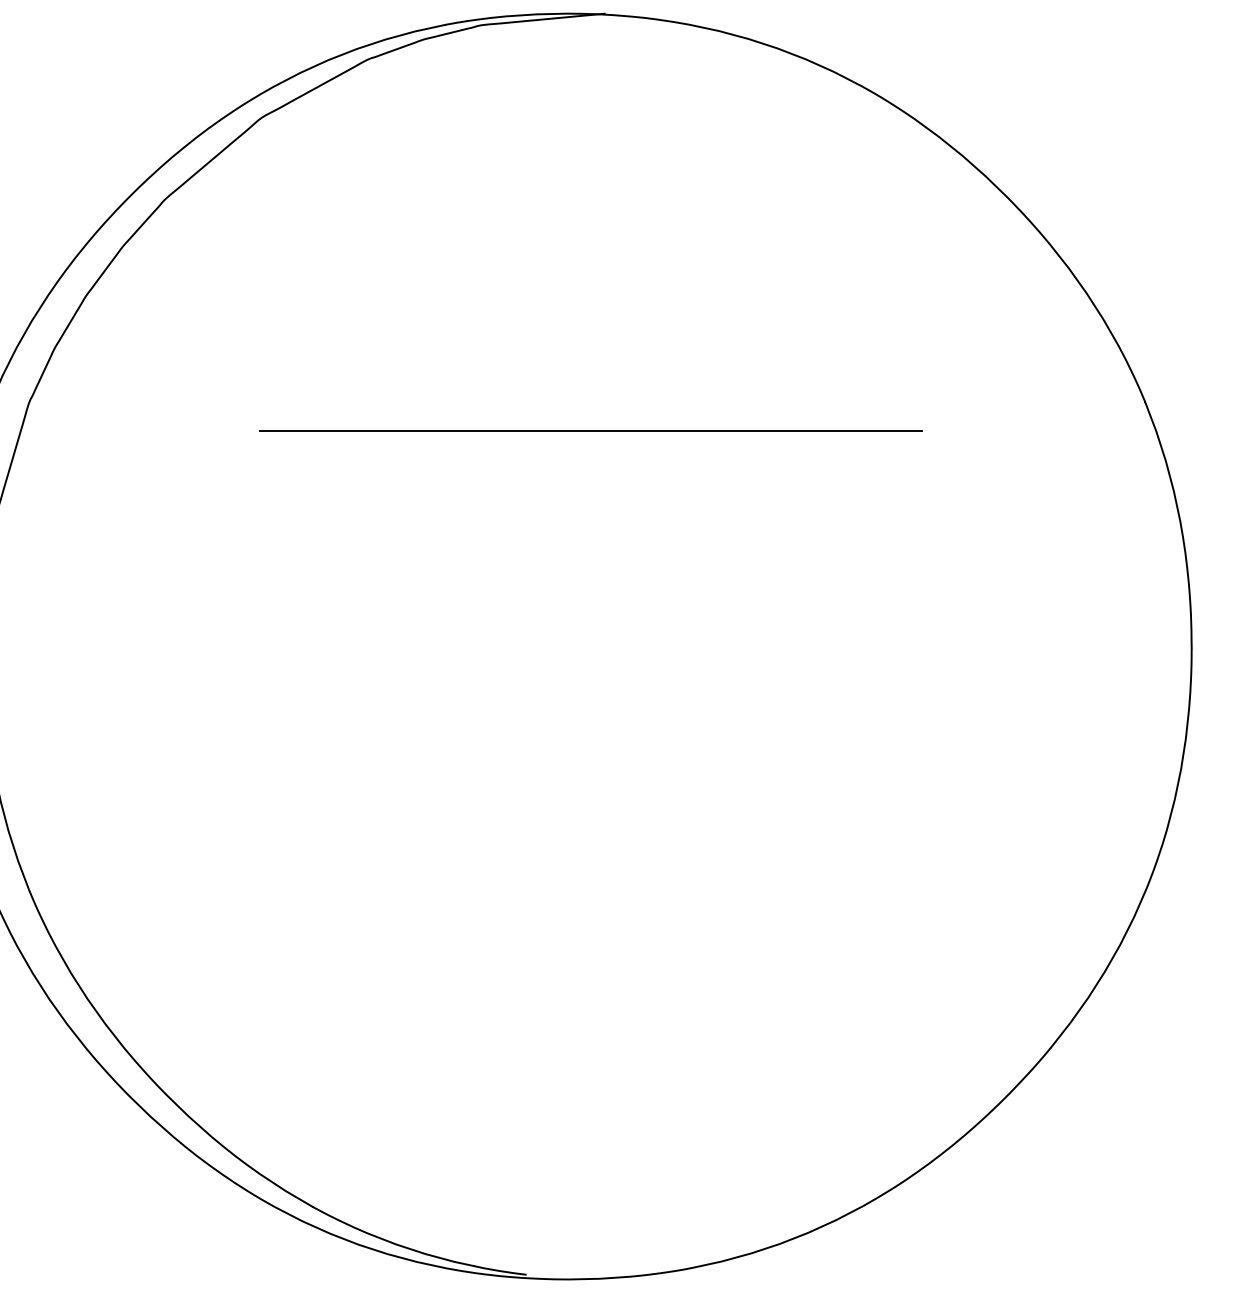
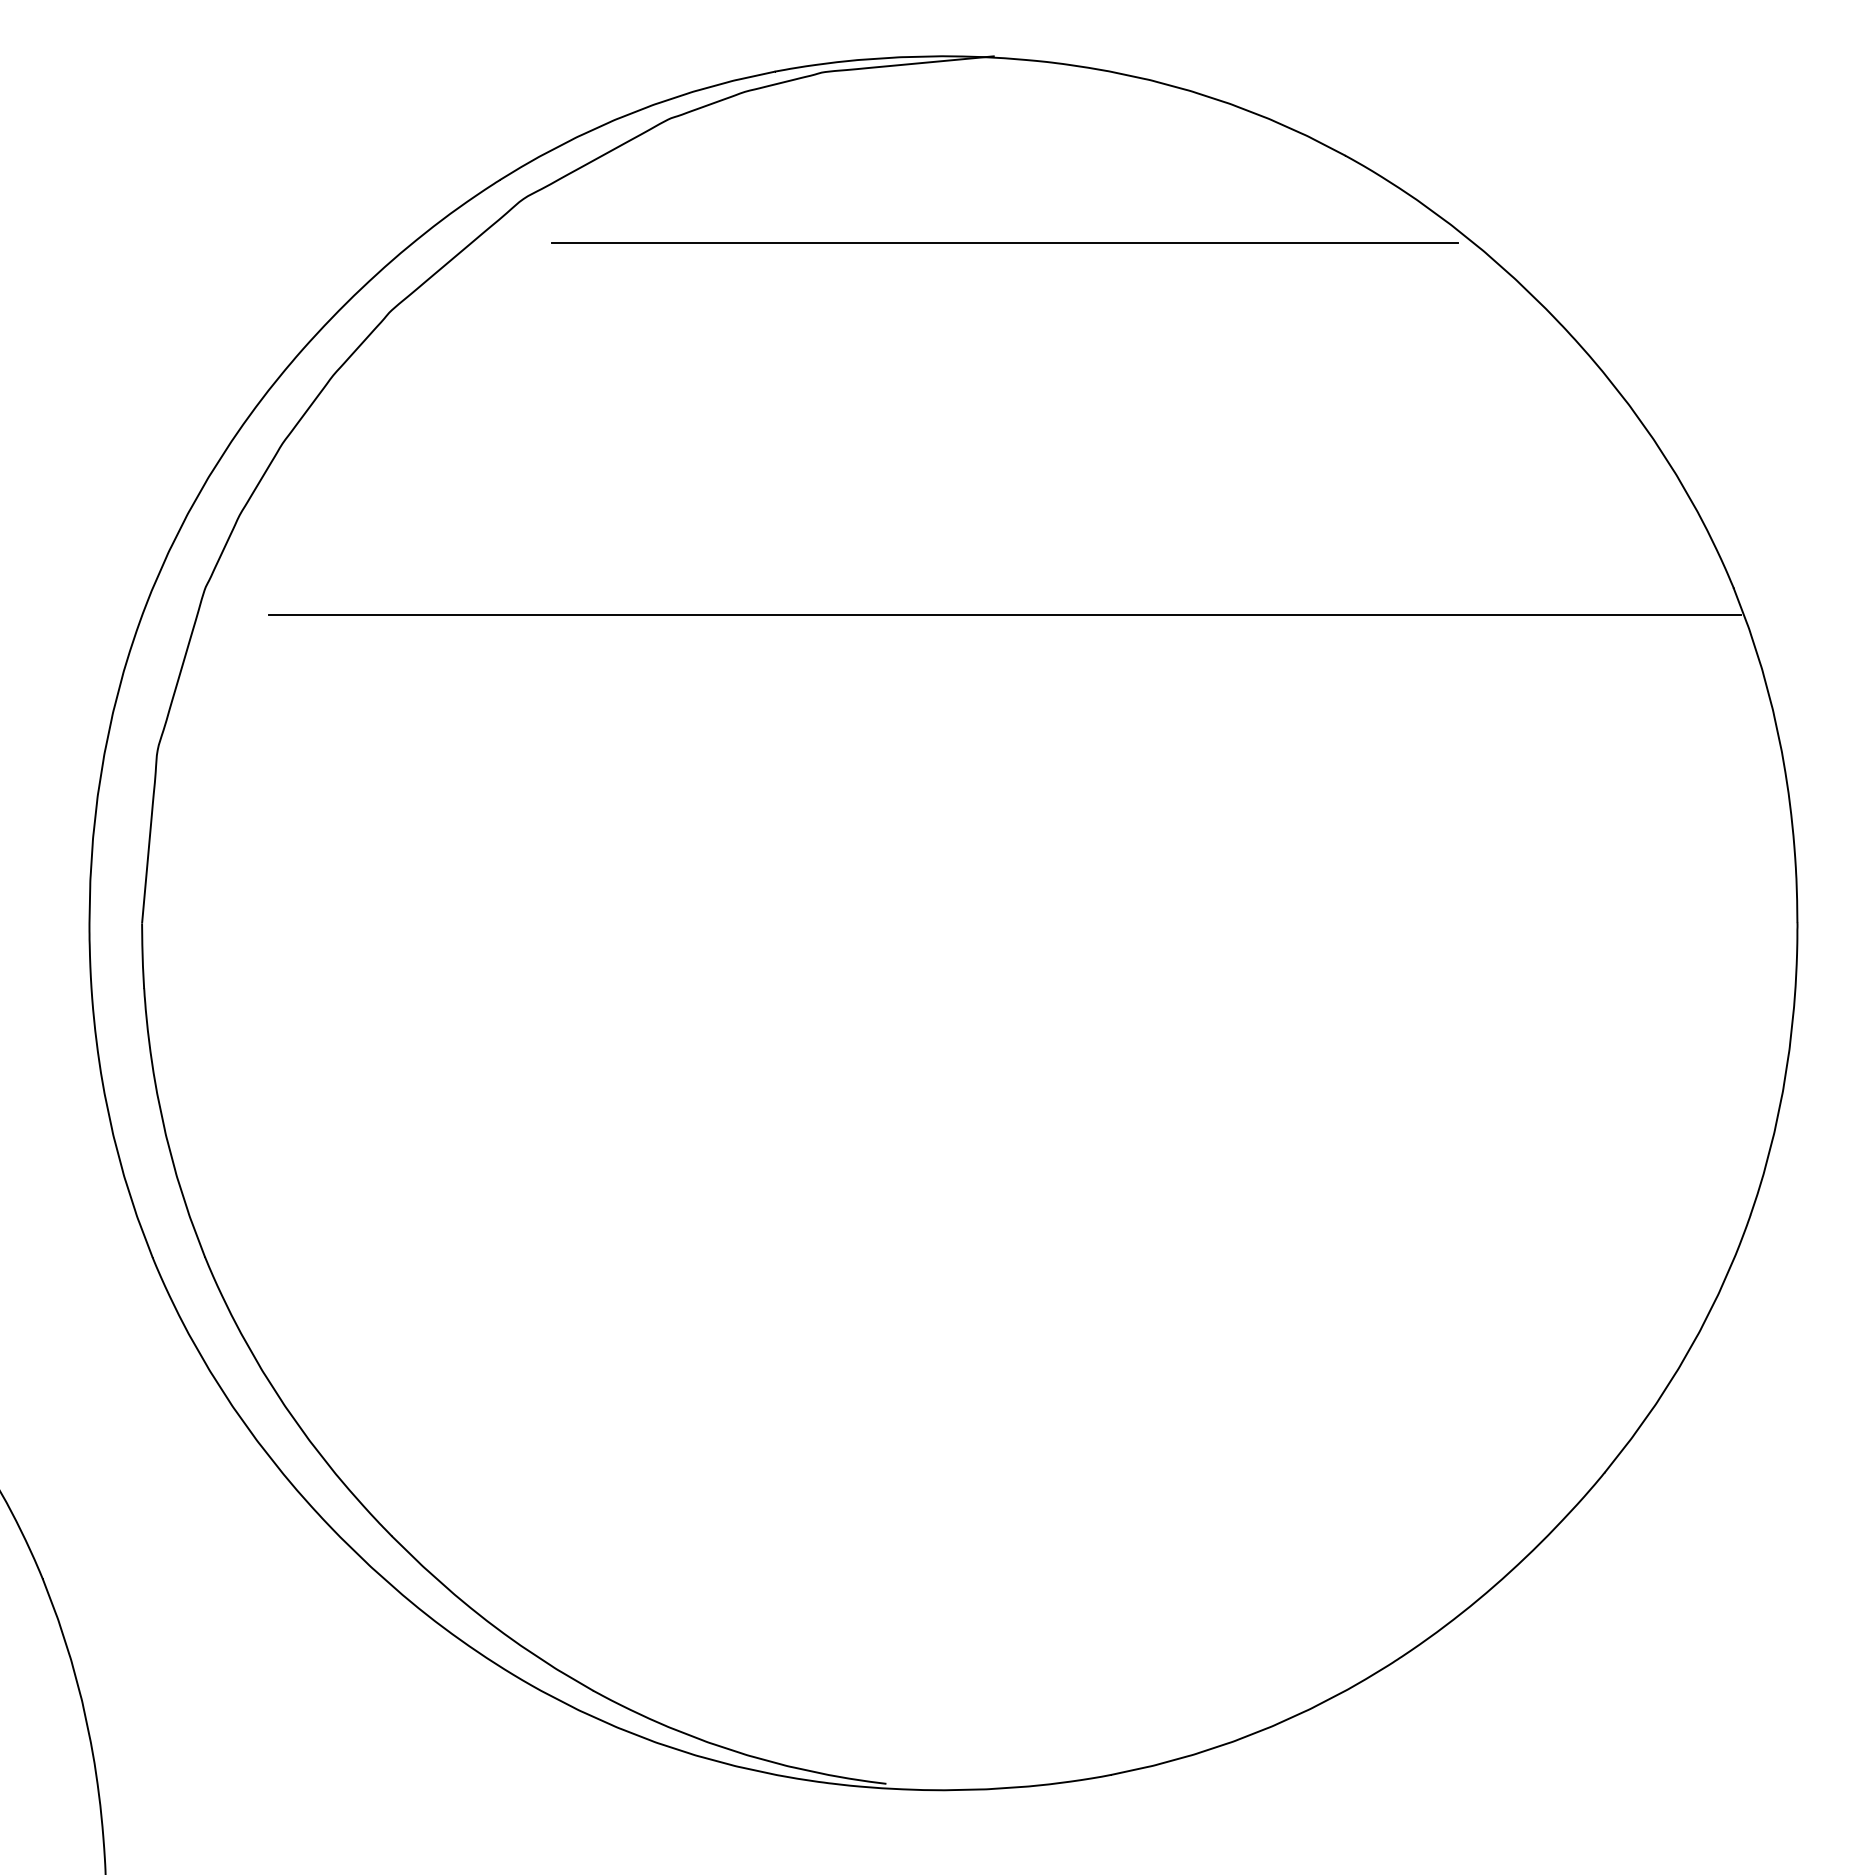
line: (612, 421) -> (1004, 614), added
line: (590, 430) -> (1004, 242), moved

